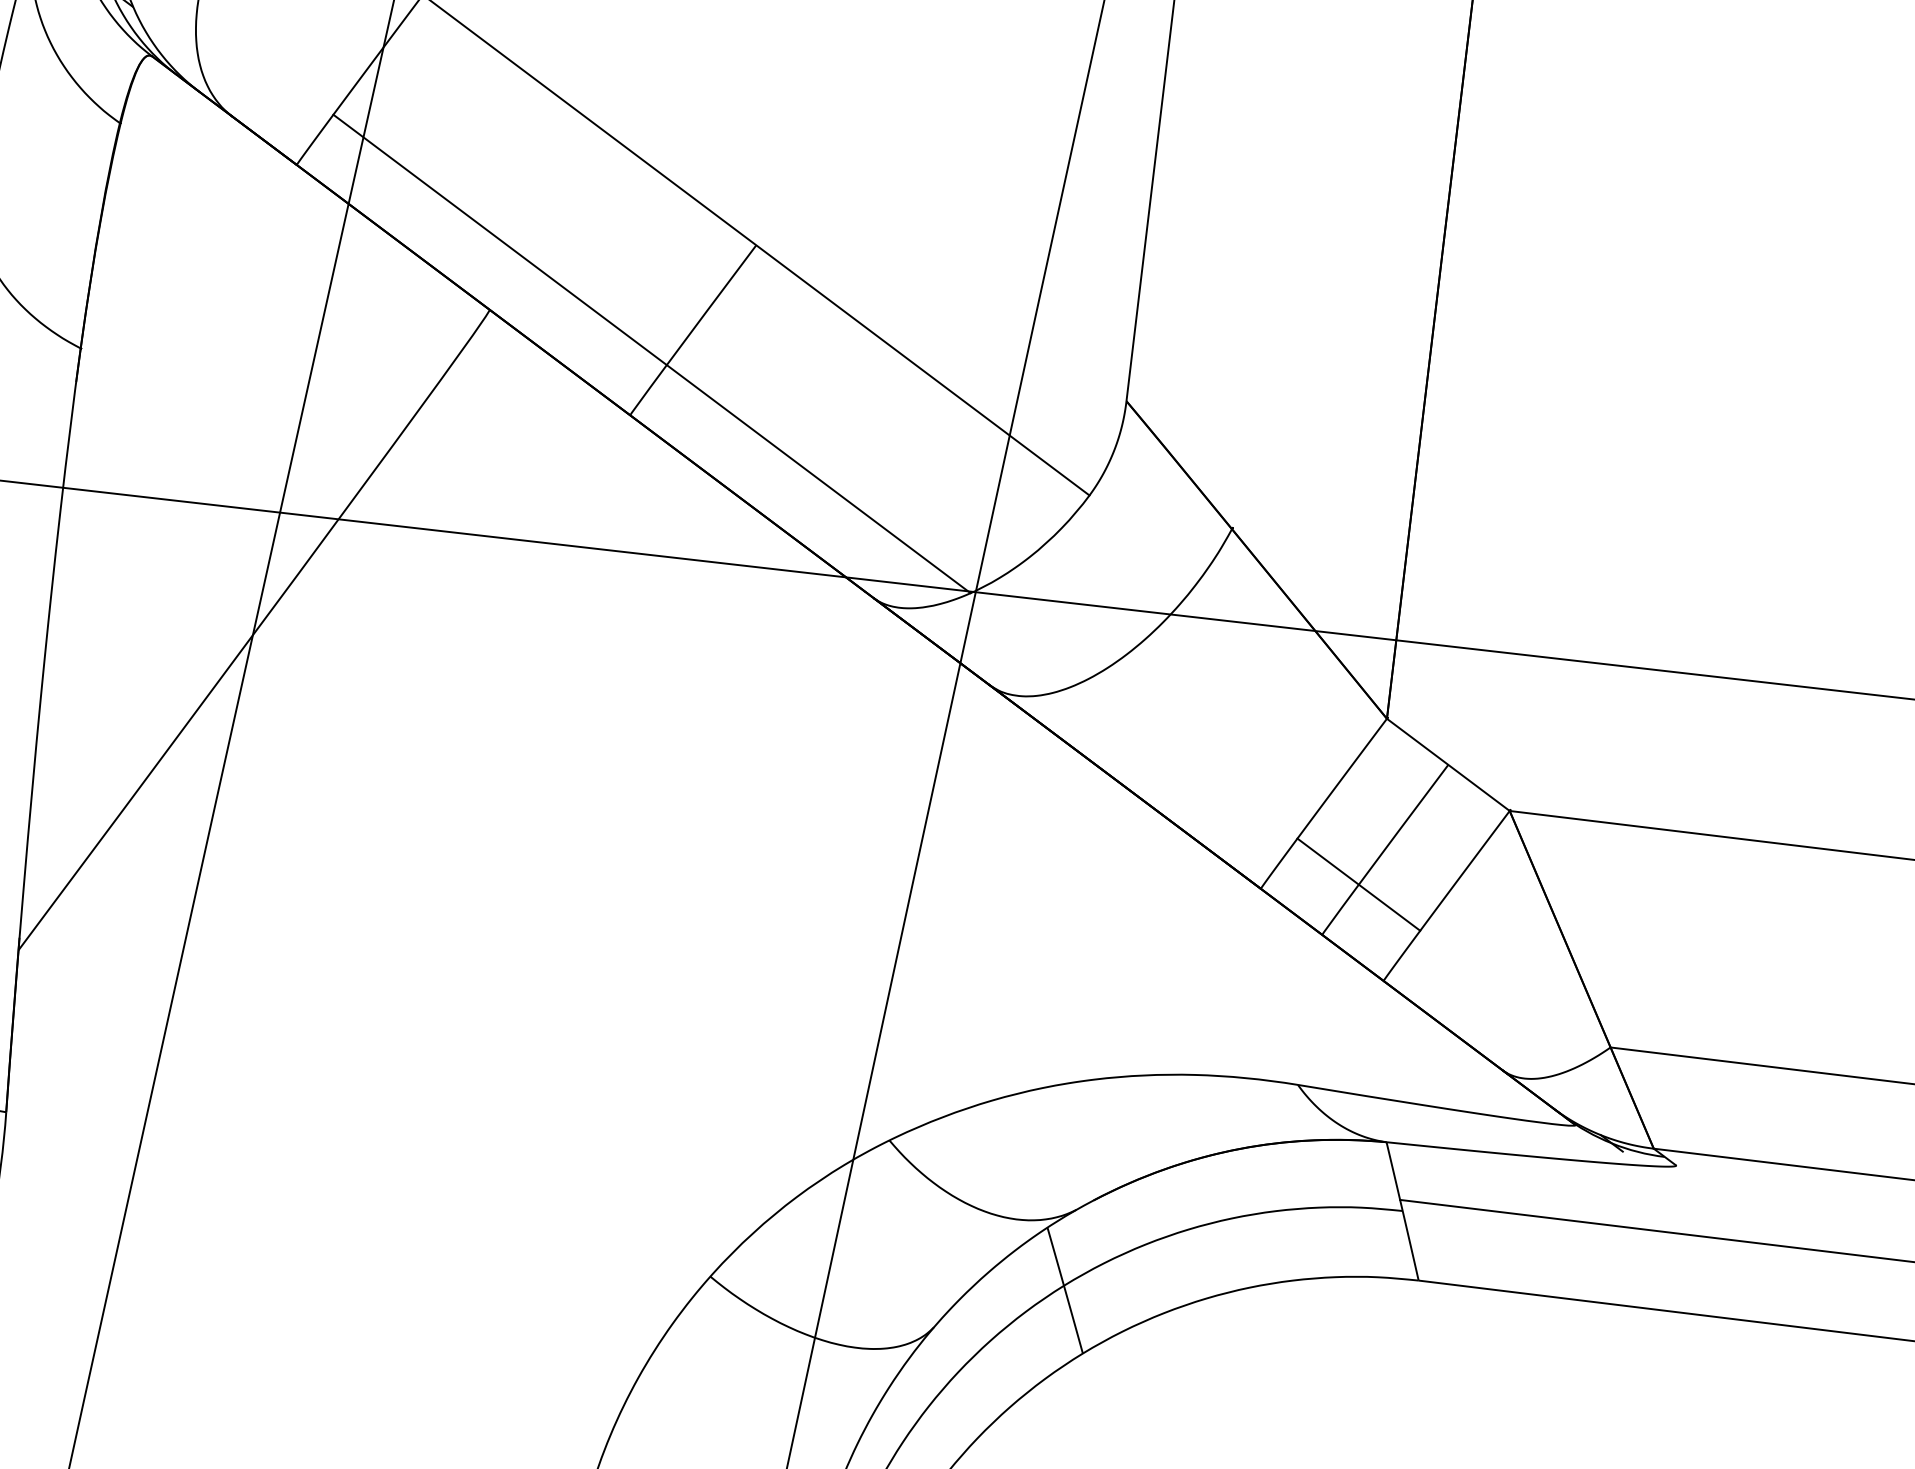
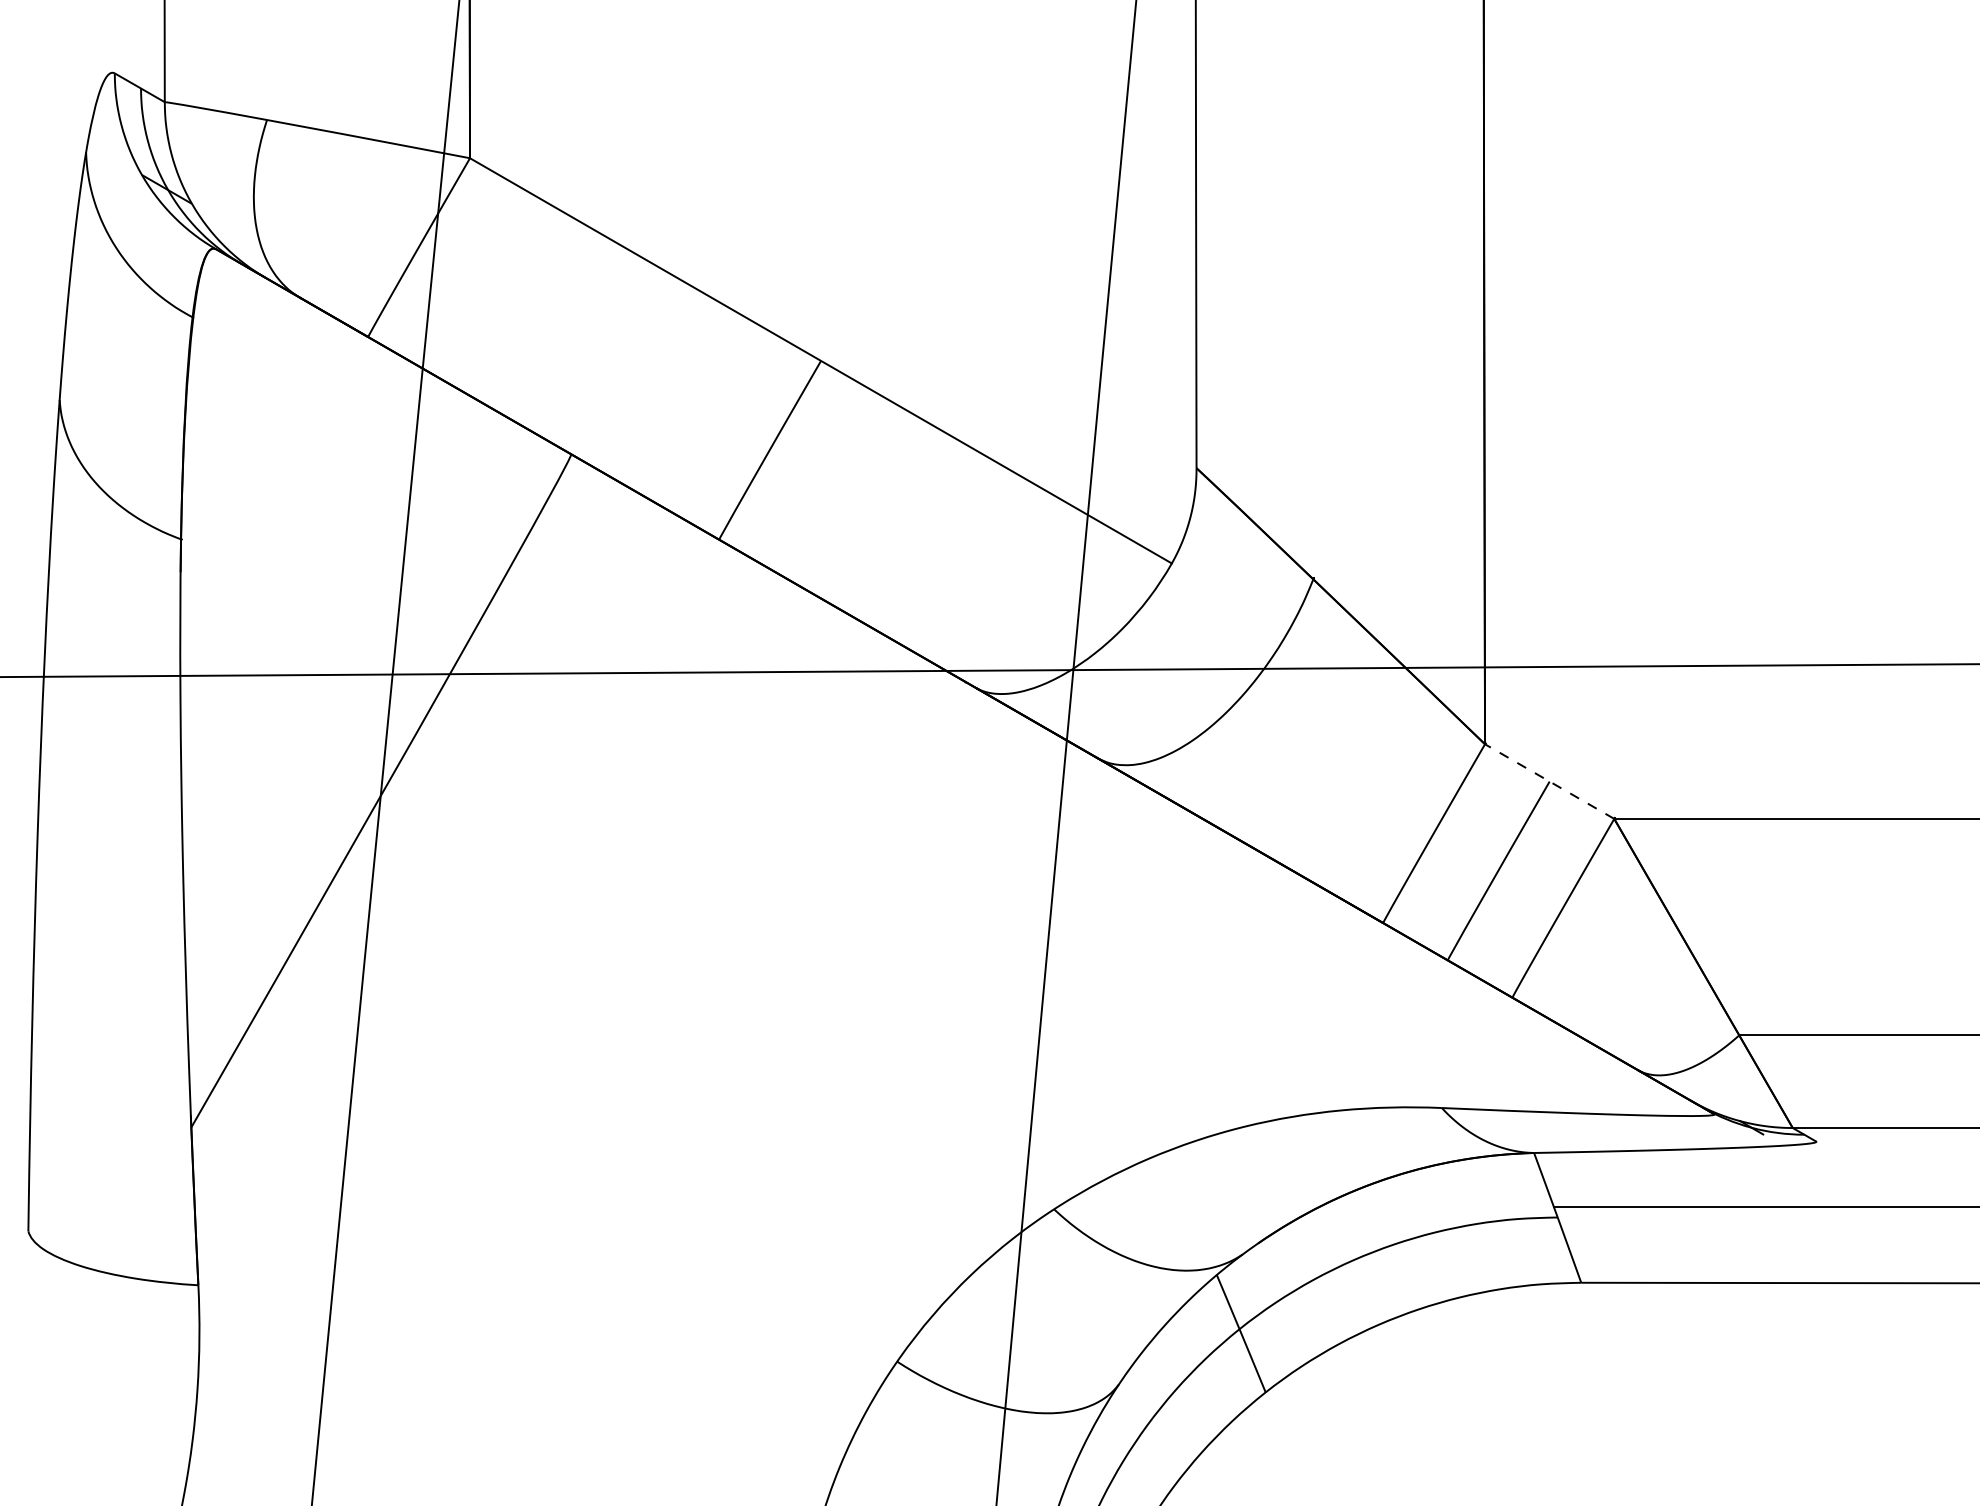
line: (651, 353) -> (732, 477), removed
line: (1448, 764) -> (1549, 781), solid -> dashed
line: (1358, 884) -> (1476, 907), removed

